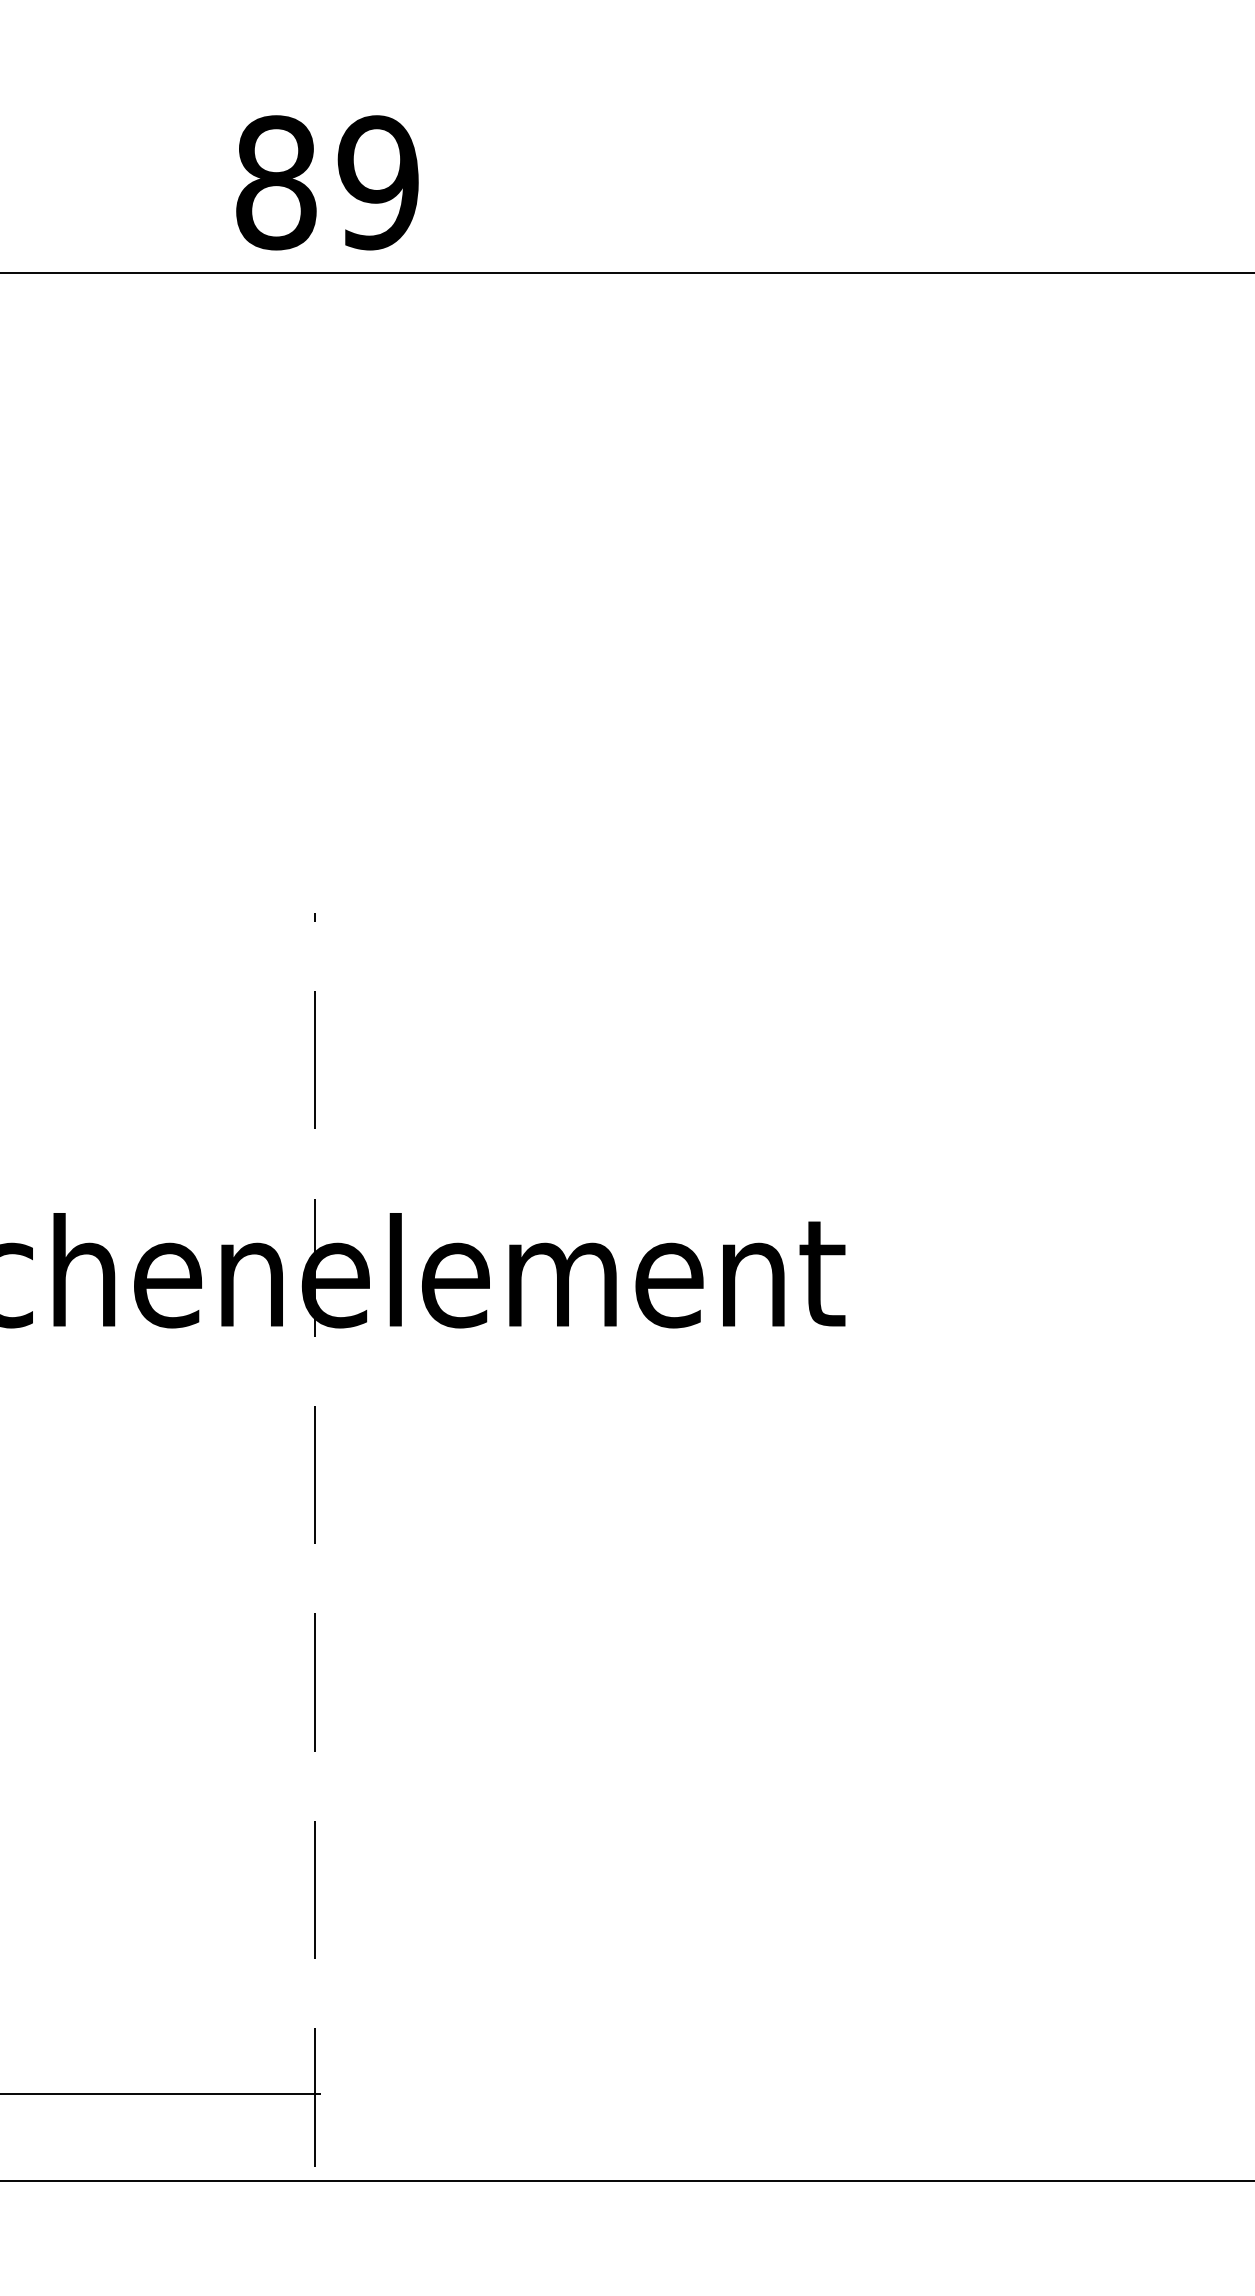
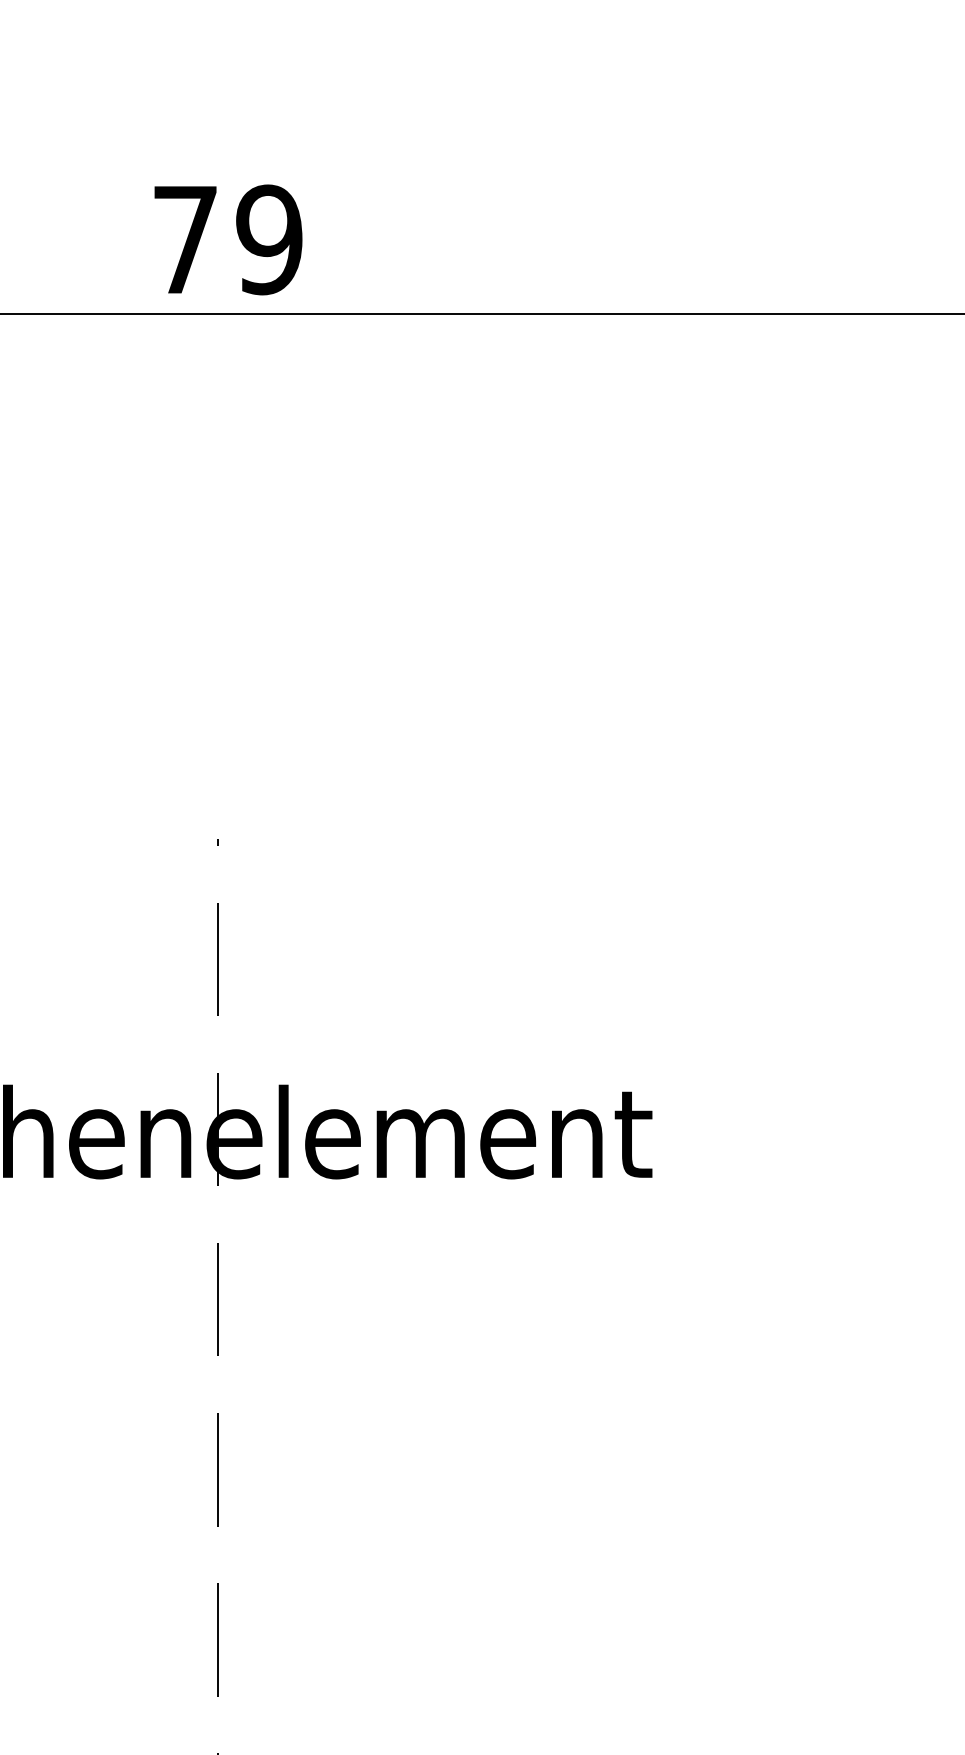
text: (276, 182) -> (185, 239), 89 -> 79

